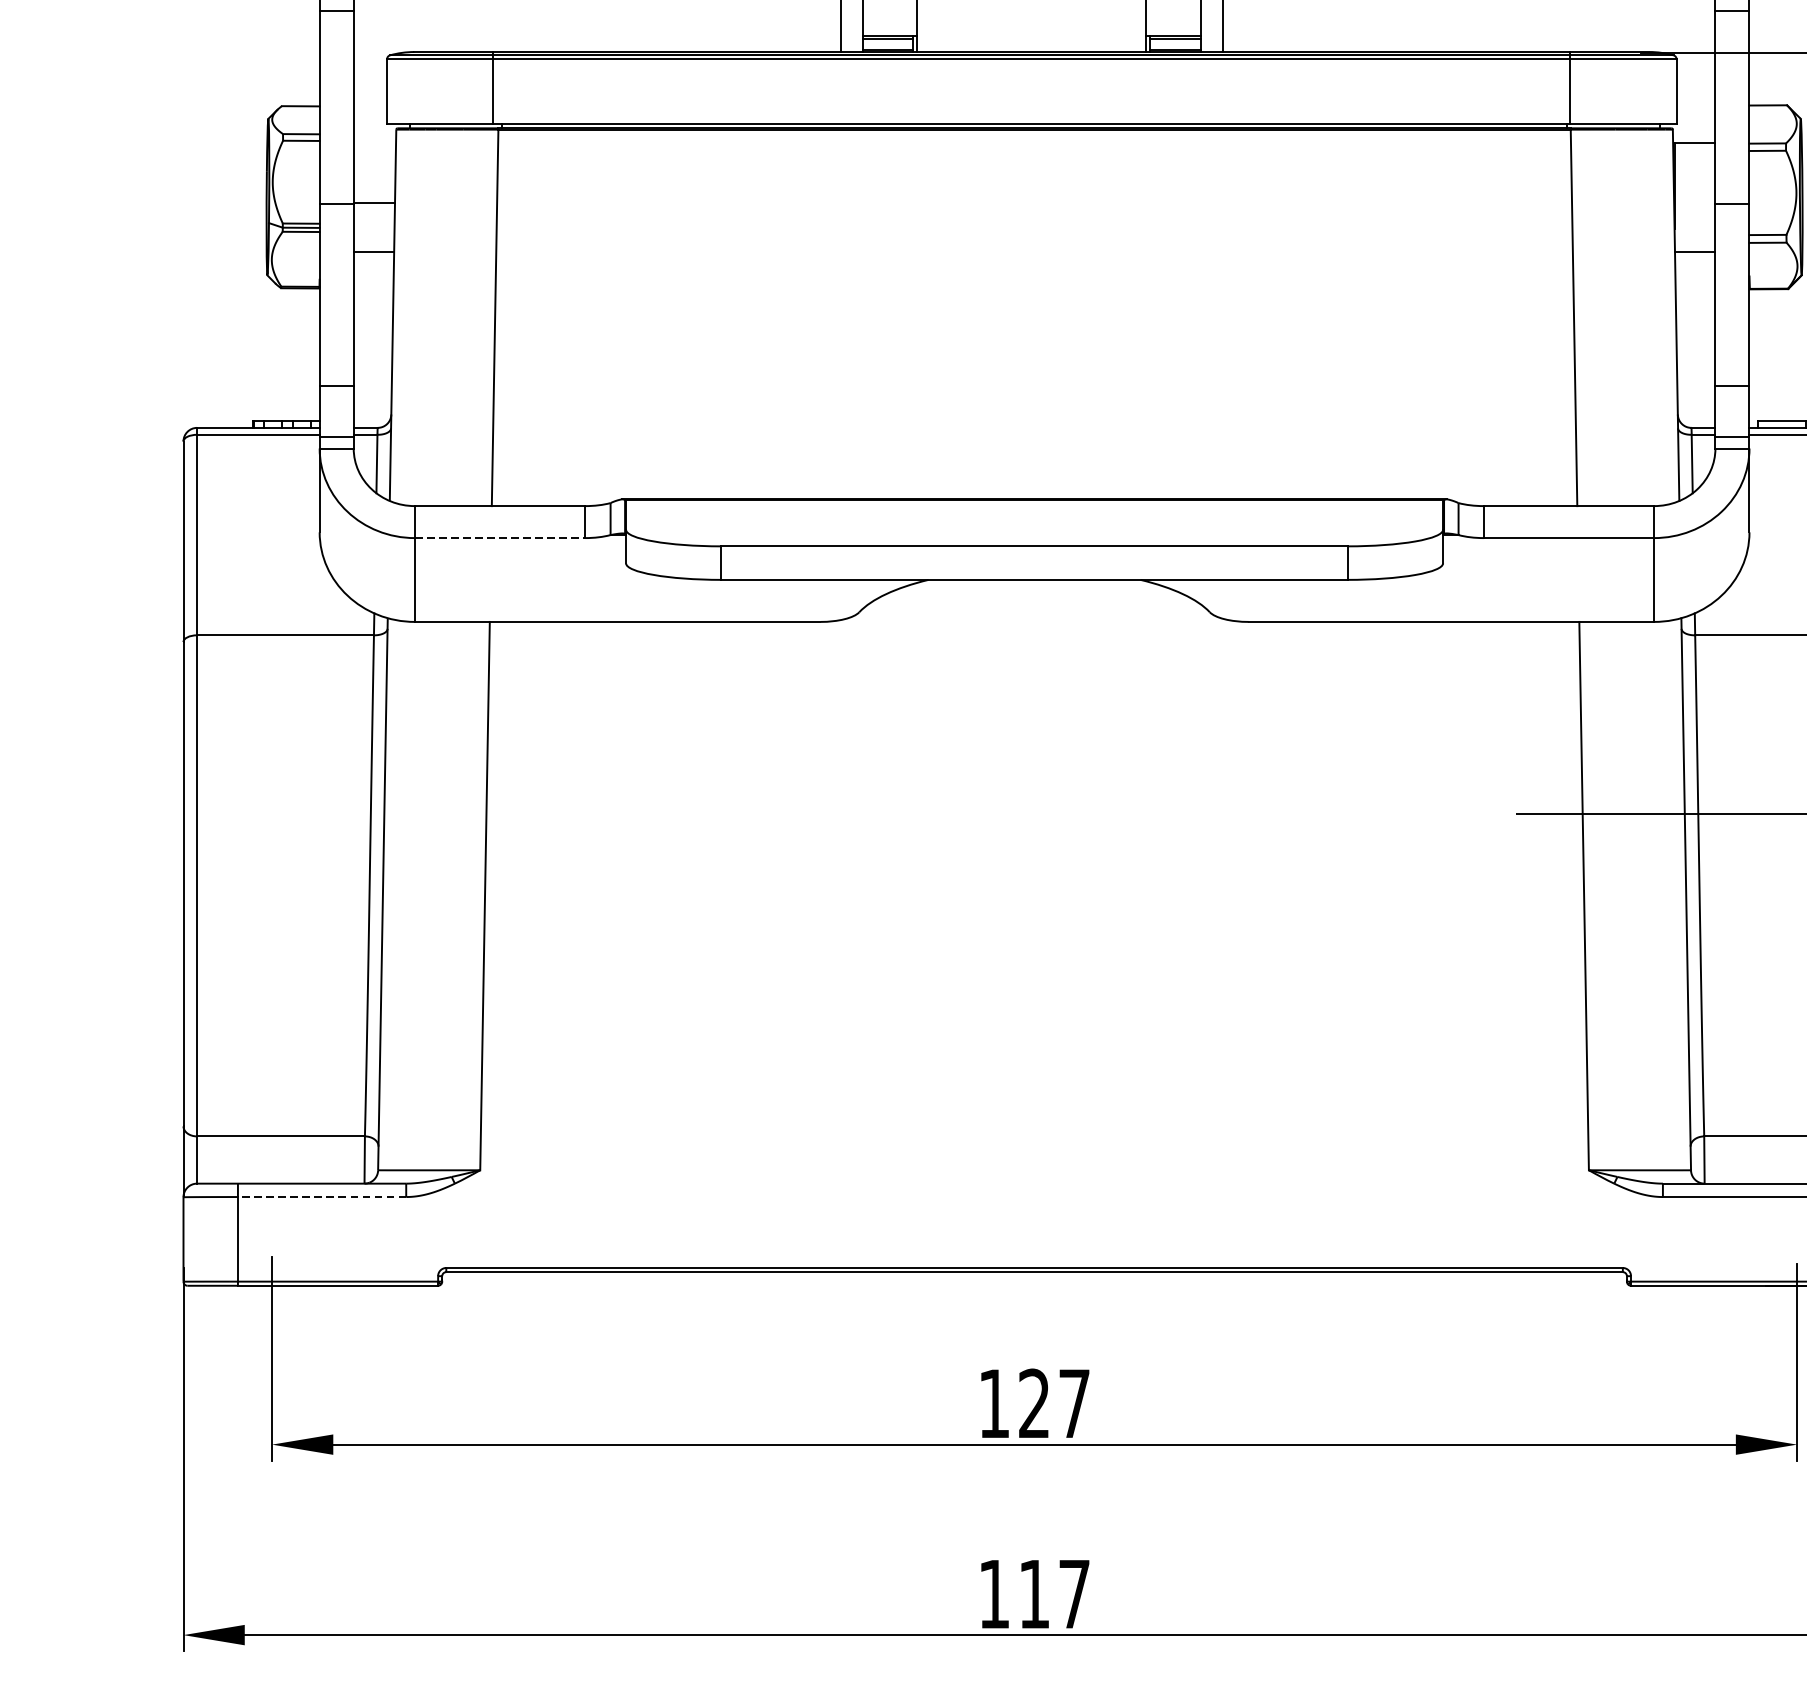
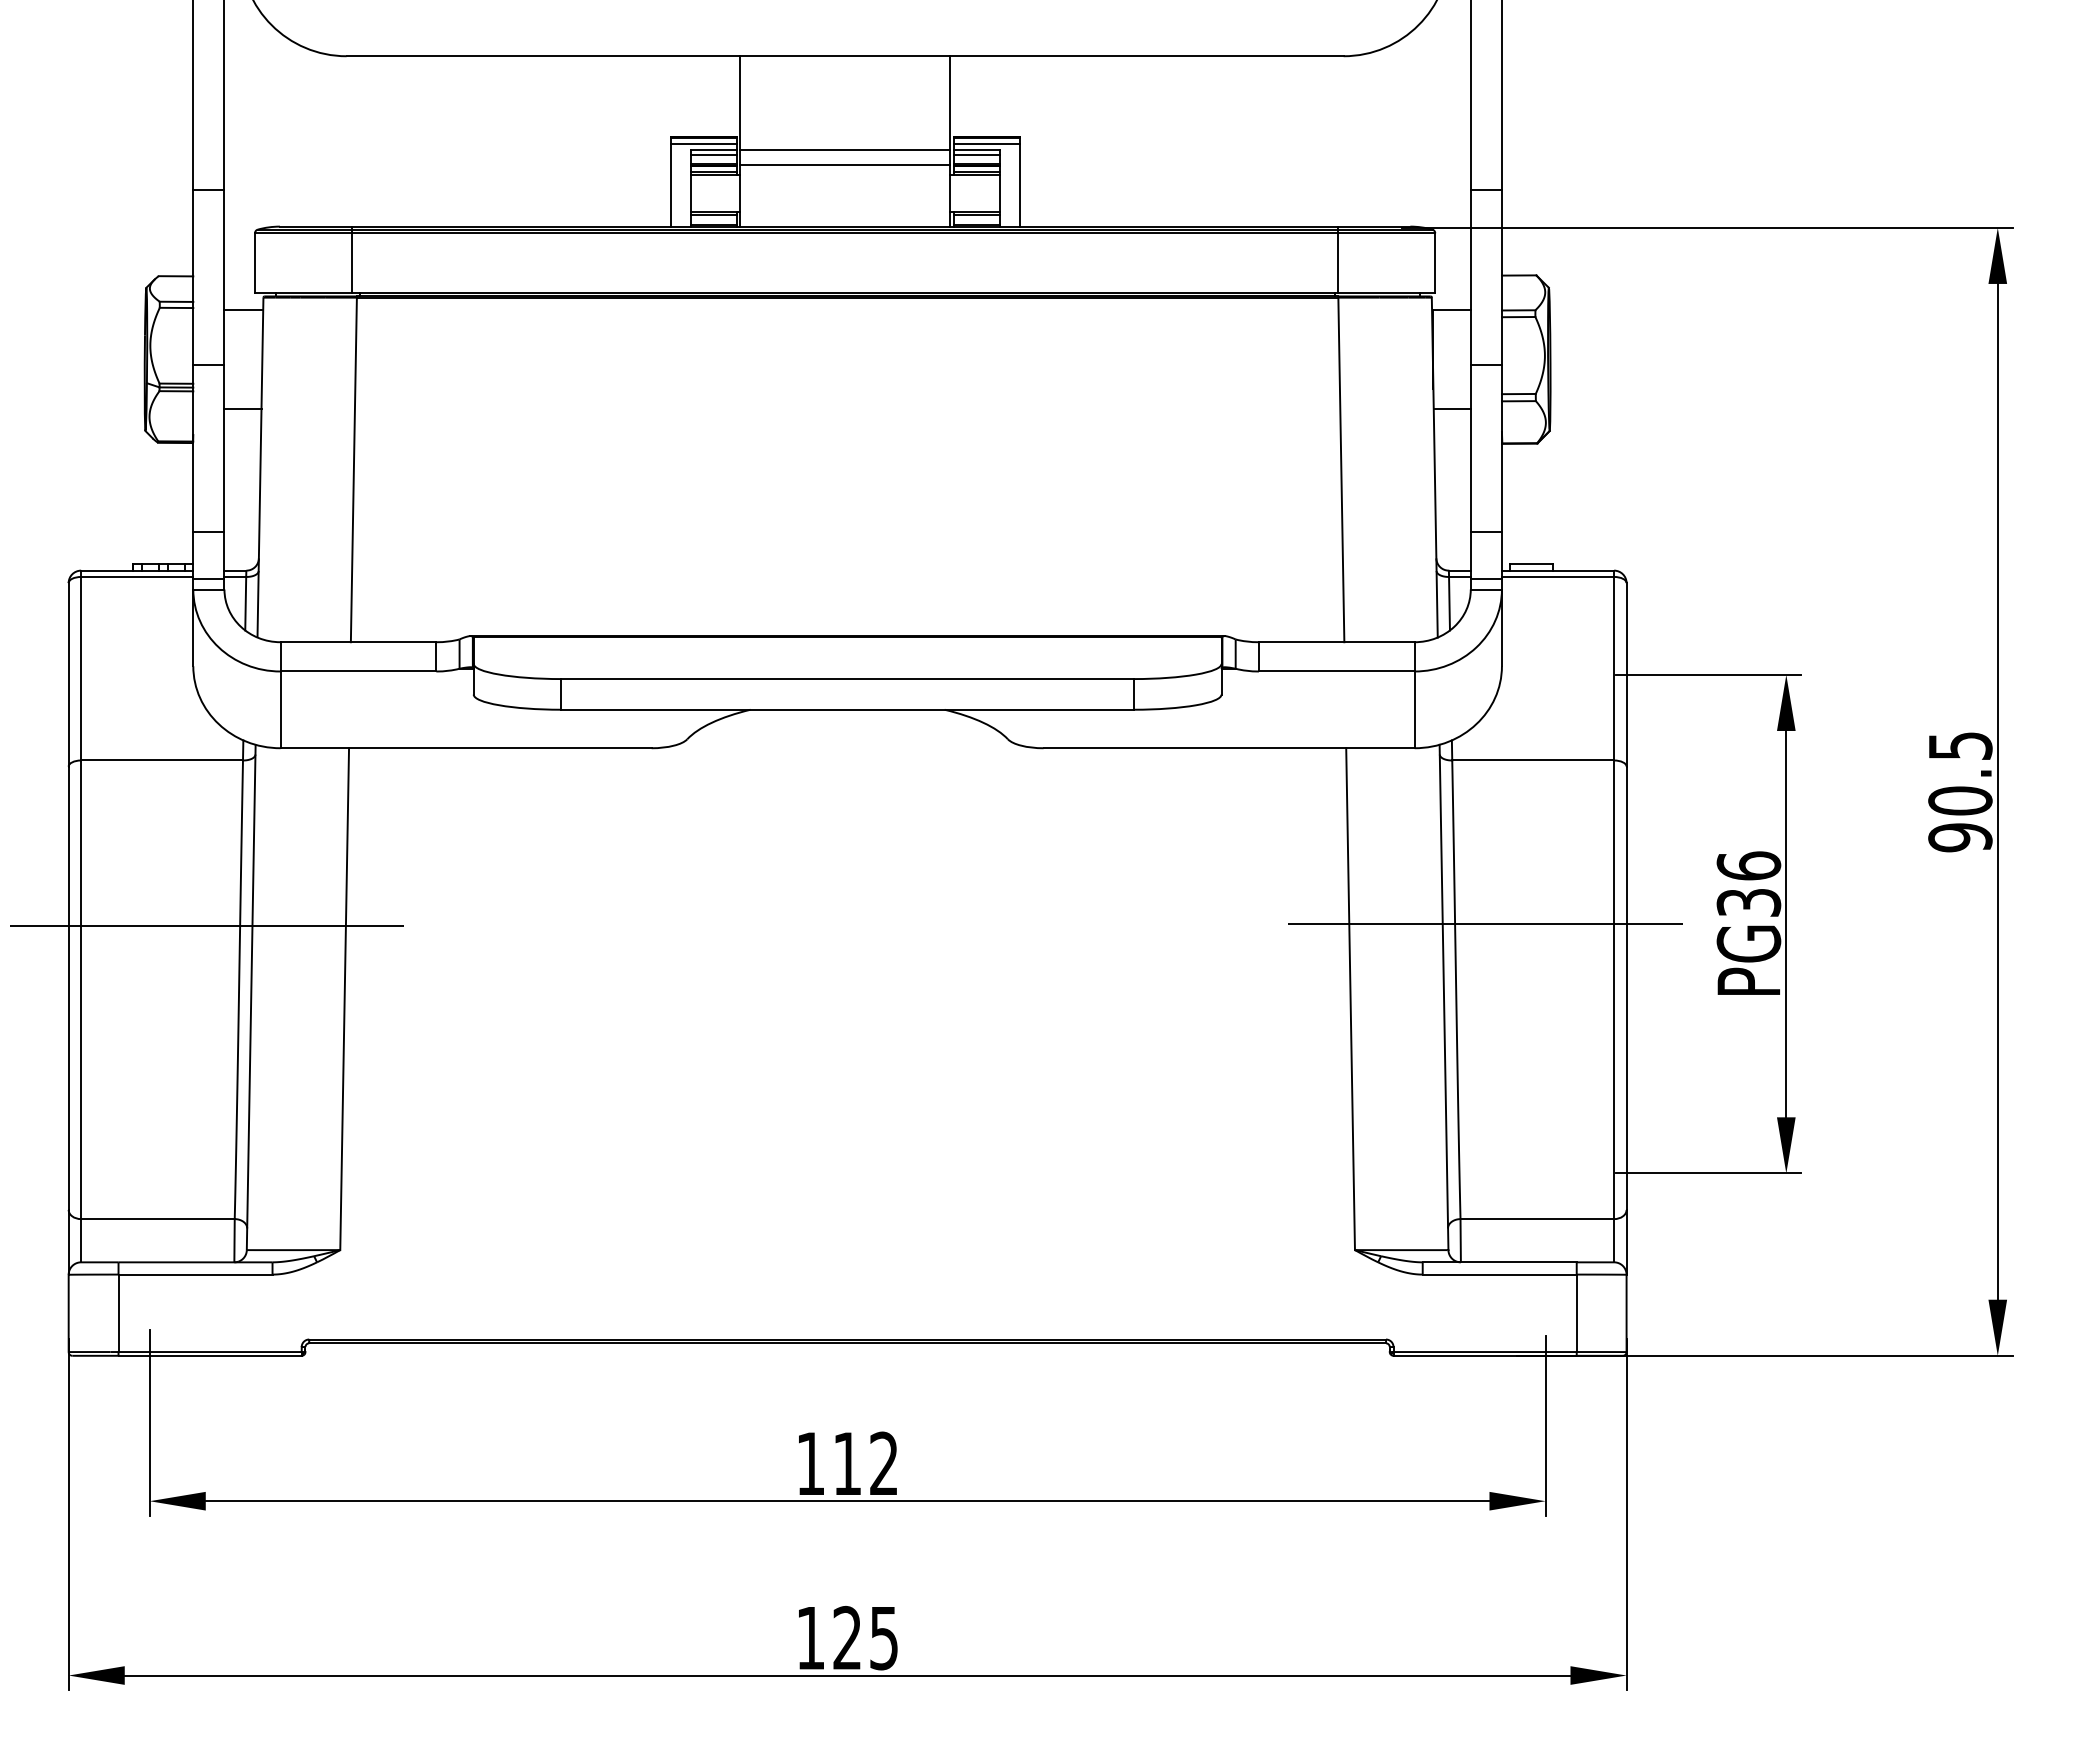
line: (373, 202) -> (242, 309), moved
line: (500, 538) -> (358, 671), dashed -> solid
line: (334, 816) -> (206, 926), added
line: (322, 1196) -> (195, 1274), dashed -> solid
text: (1054, 1402) -> (865, 1462), 127 -> 112
text: (1054, 1593) -> (865, 1637), 117 -> 125

